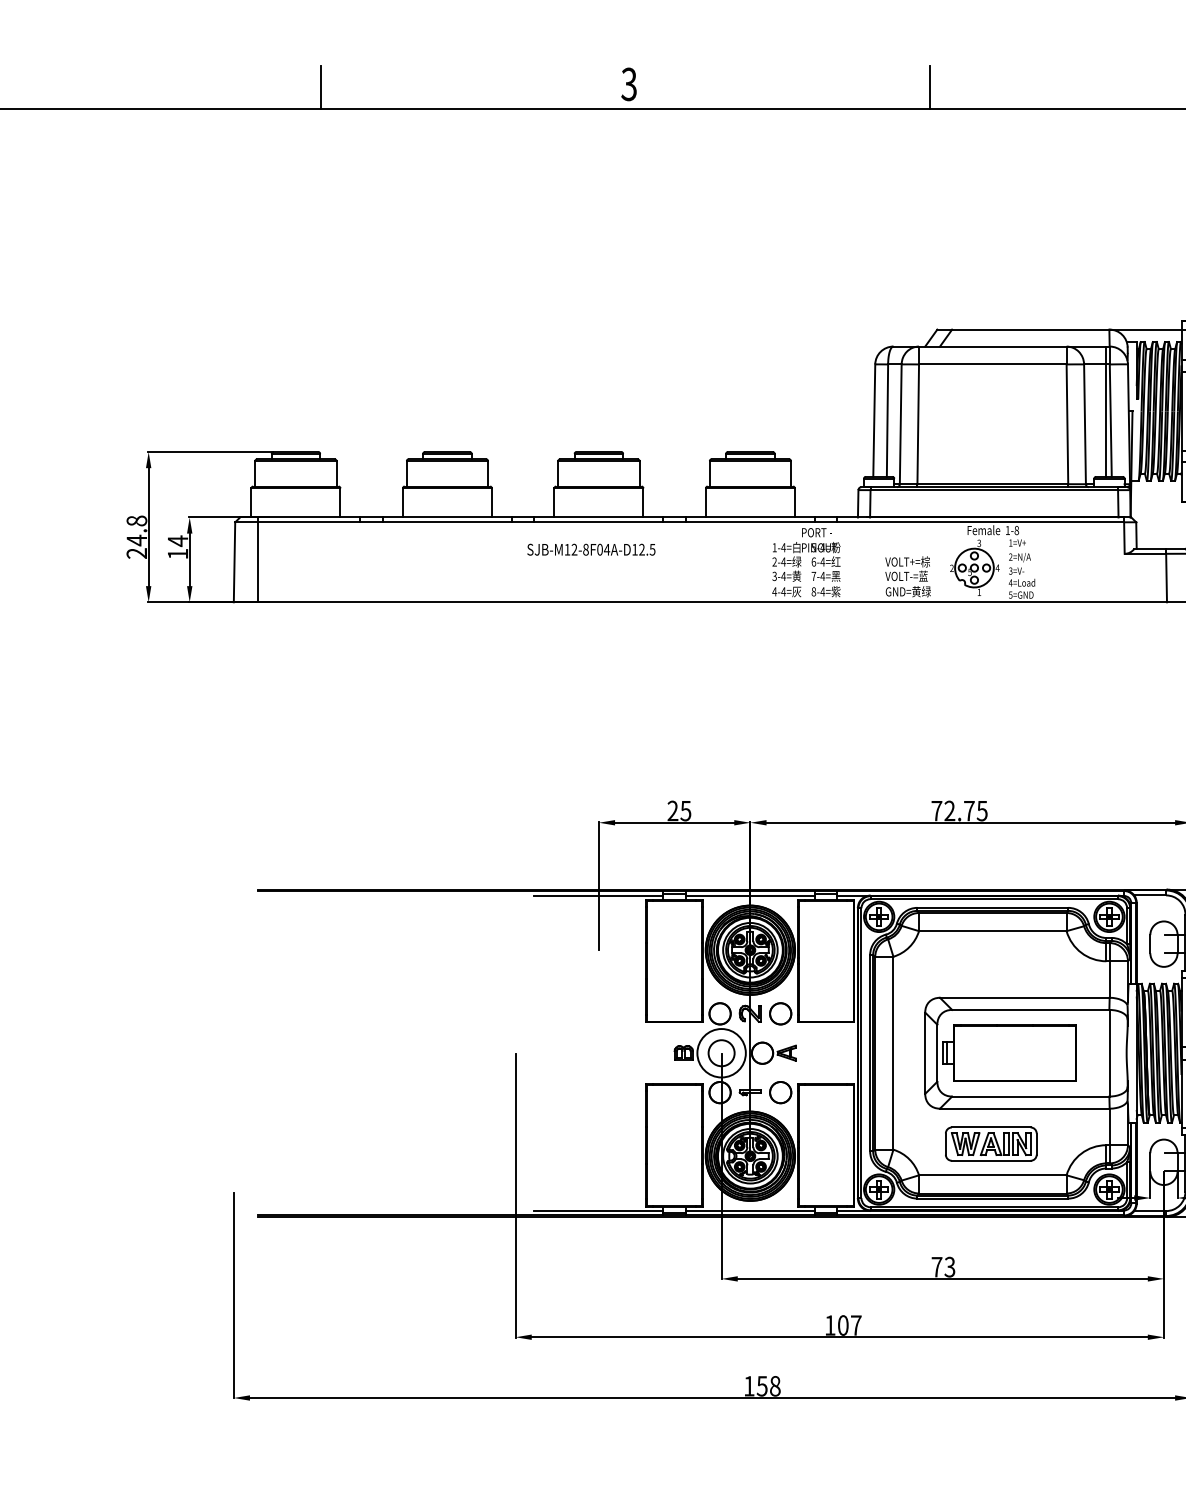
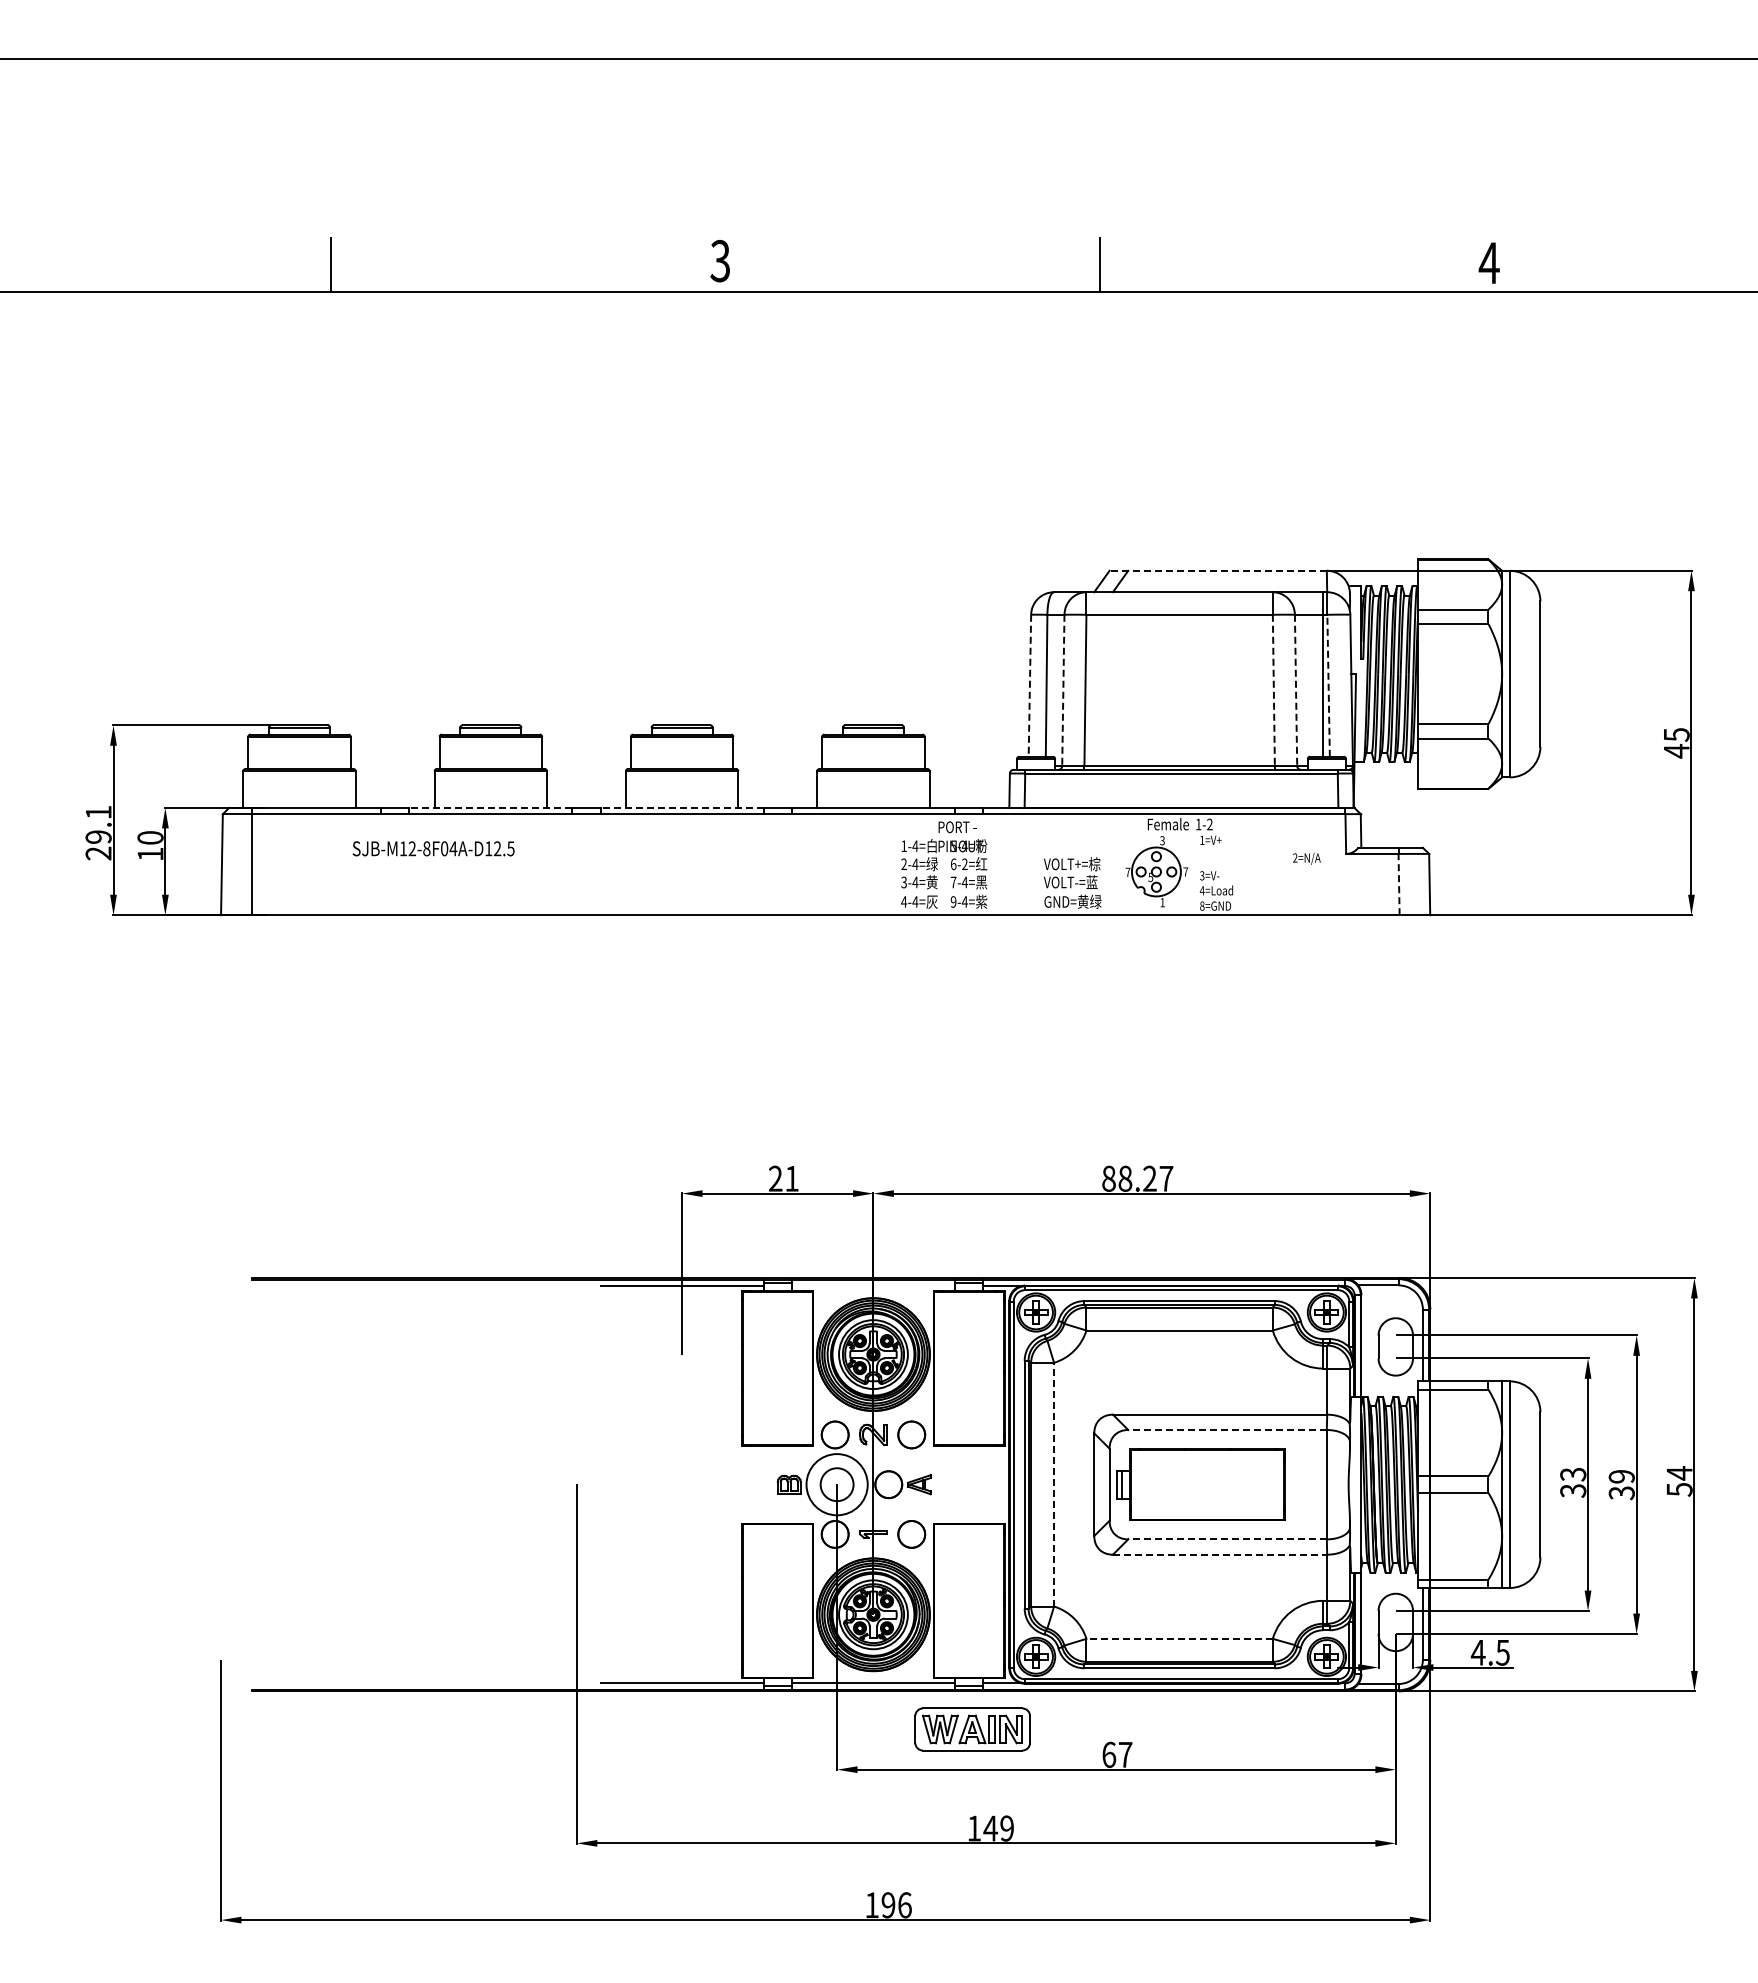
line: (1023, 329) -> (1218, 570), solid -> dashed
line: (873, 420) -> (1029, 685), solid -> dashed
line: (1110, 420) -> (1328, 685), solid -> dashed
line: (900, 424) -> (1063, 690), solid -> dashed
line: (1067, 424) -> (1273, 690), solid -> dashed
line: (1085, 424) -> (1296, 690), solid -> dashed
line: (447, 517) -> (490, 808), solid -> dashed
line: (599, 517) -> (682, 808), solid -> dashed
text: (136, 530) -> (98, 824), 24.8 -> 29.1
text: (1016, 530) -> (1209, 824), 1-8 -> 1-2
text: (177, 540) -> (150, 837), 14 -> 10
text: (591, 549) -> (433, 848), moved
text: (1019, 557) -> (1306, 858), moved
text: (822, 561) -> (964, 863), 6-4= -> 6-2=
text: (951, 567) -> (1127, 871), 2 -> 7
text: (997, 567) -> (1185, 871), 4 -> 7
line: (1166, 578) -> (1399, 884), solid -> dashed
text: (813, 591) -> (953, 901), 8-4= -> 9-4=
text: (1010, 594) -> (1202, 905), 5=GND -> 8=GND
text: (685, 810) -> (791, 1178), 25 -> 21
text: (959, 810) -> (1137, 1178), 72.75 -> 88.27
line: (749, 896) -> (872, 1286), removed
line: (1030, 1009) -> (1227, 1429), solid -> dashed
line: (893, 1053) -> (1054, 1484), solid -> dashed
line: (1030, 1096) -> (1227, 1539), solid -> dashed
line: (1025, 1108) -> (1220, 1554), solid -> dashed
part: (991, 1144) -> (972, 1729), moved
line: (992, 1175) -> (1179, 1638), solid -> dashed
text: (943, 1266) -> (1117, 1754), 73 -> 67
text: (849, 1325) -> (998, 1828), 107 -> 149
text: (768, 1386) -> (896, 1905), 158 -> 196

